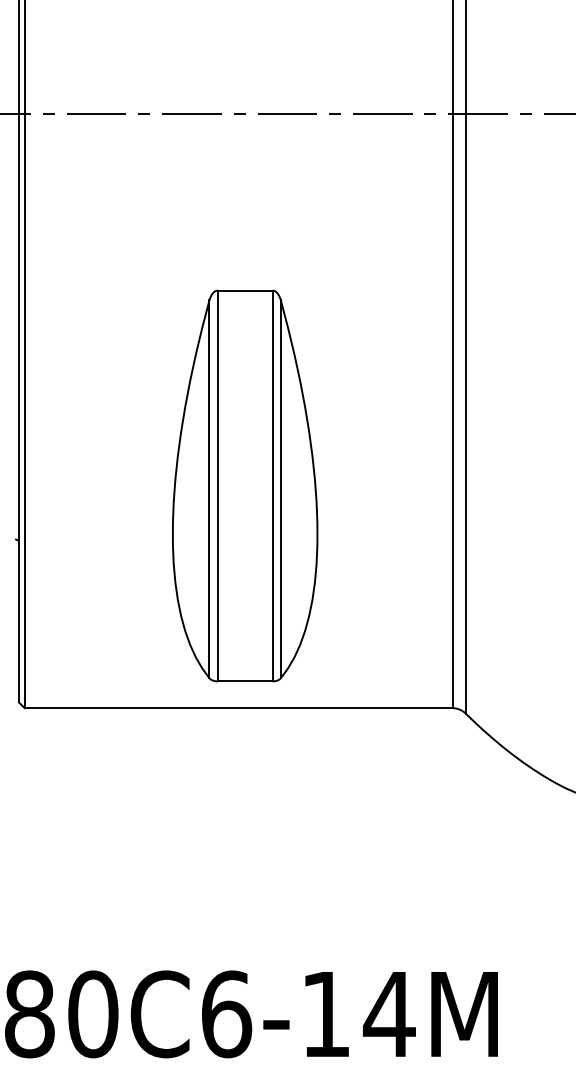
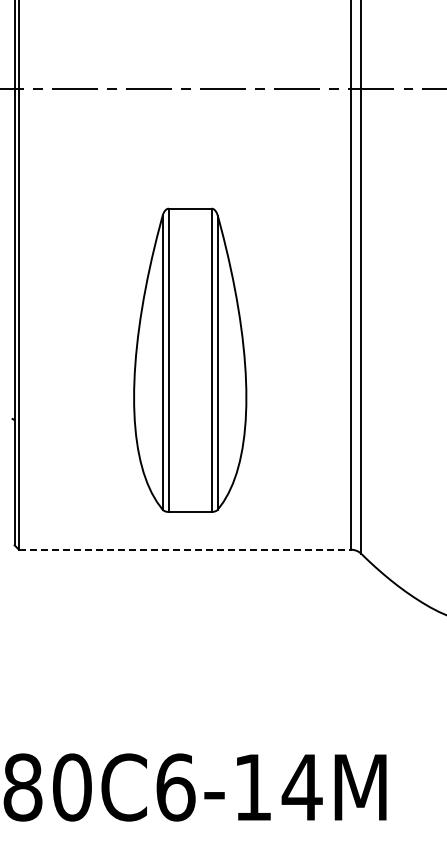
part: (245, 484) -> (190, 359), moved
line: (239, 707) -> (185, 549), solid -> dashed

